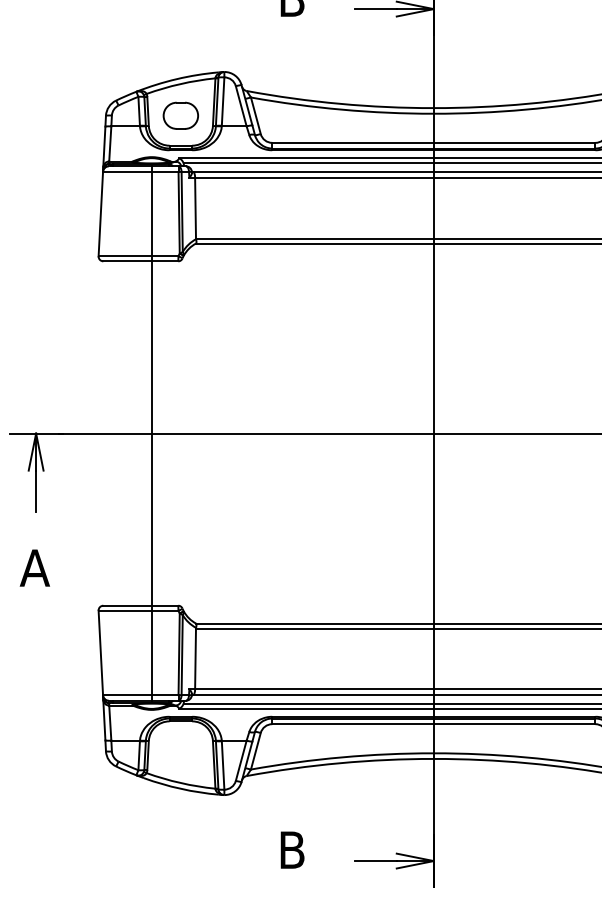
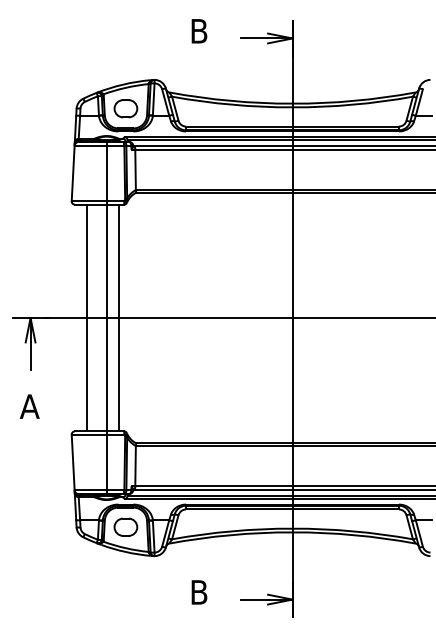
line: (122, 432) -> (87, 317), added
line: (169, 432) -> (118, 317), added
part: (180, 750) -> (125, 526), added

